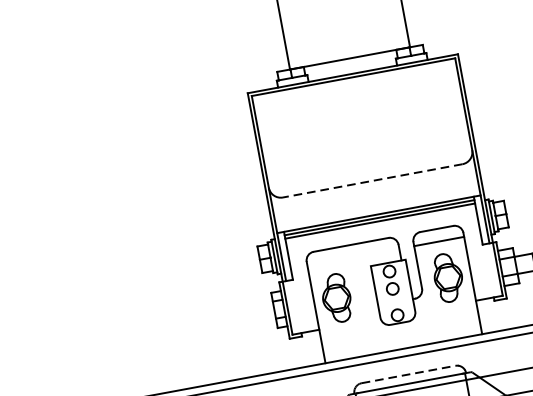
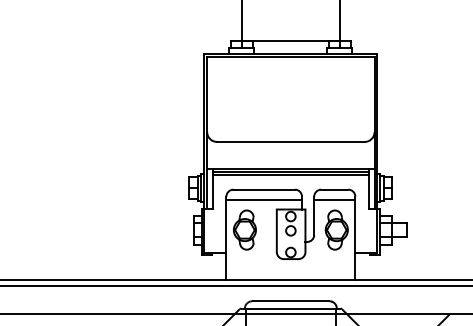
line: (372, 180) -> (290, 141), dashed -> solid
line: (353, 256) -> (264, 199), added
line: (408, 374) -> (290, 301), dashed -> solid

